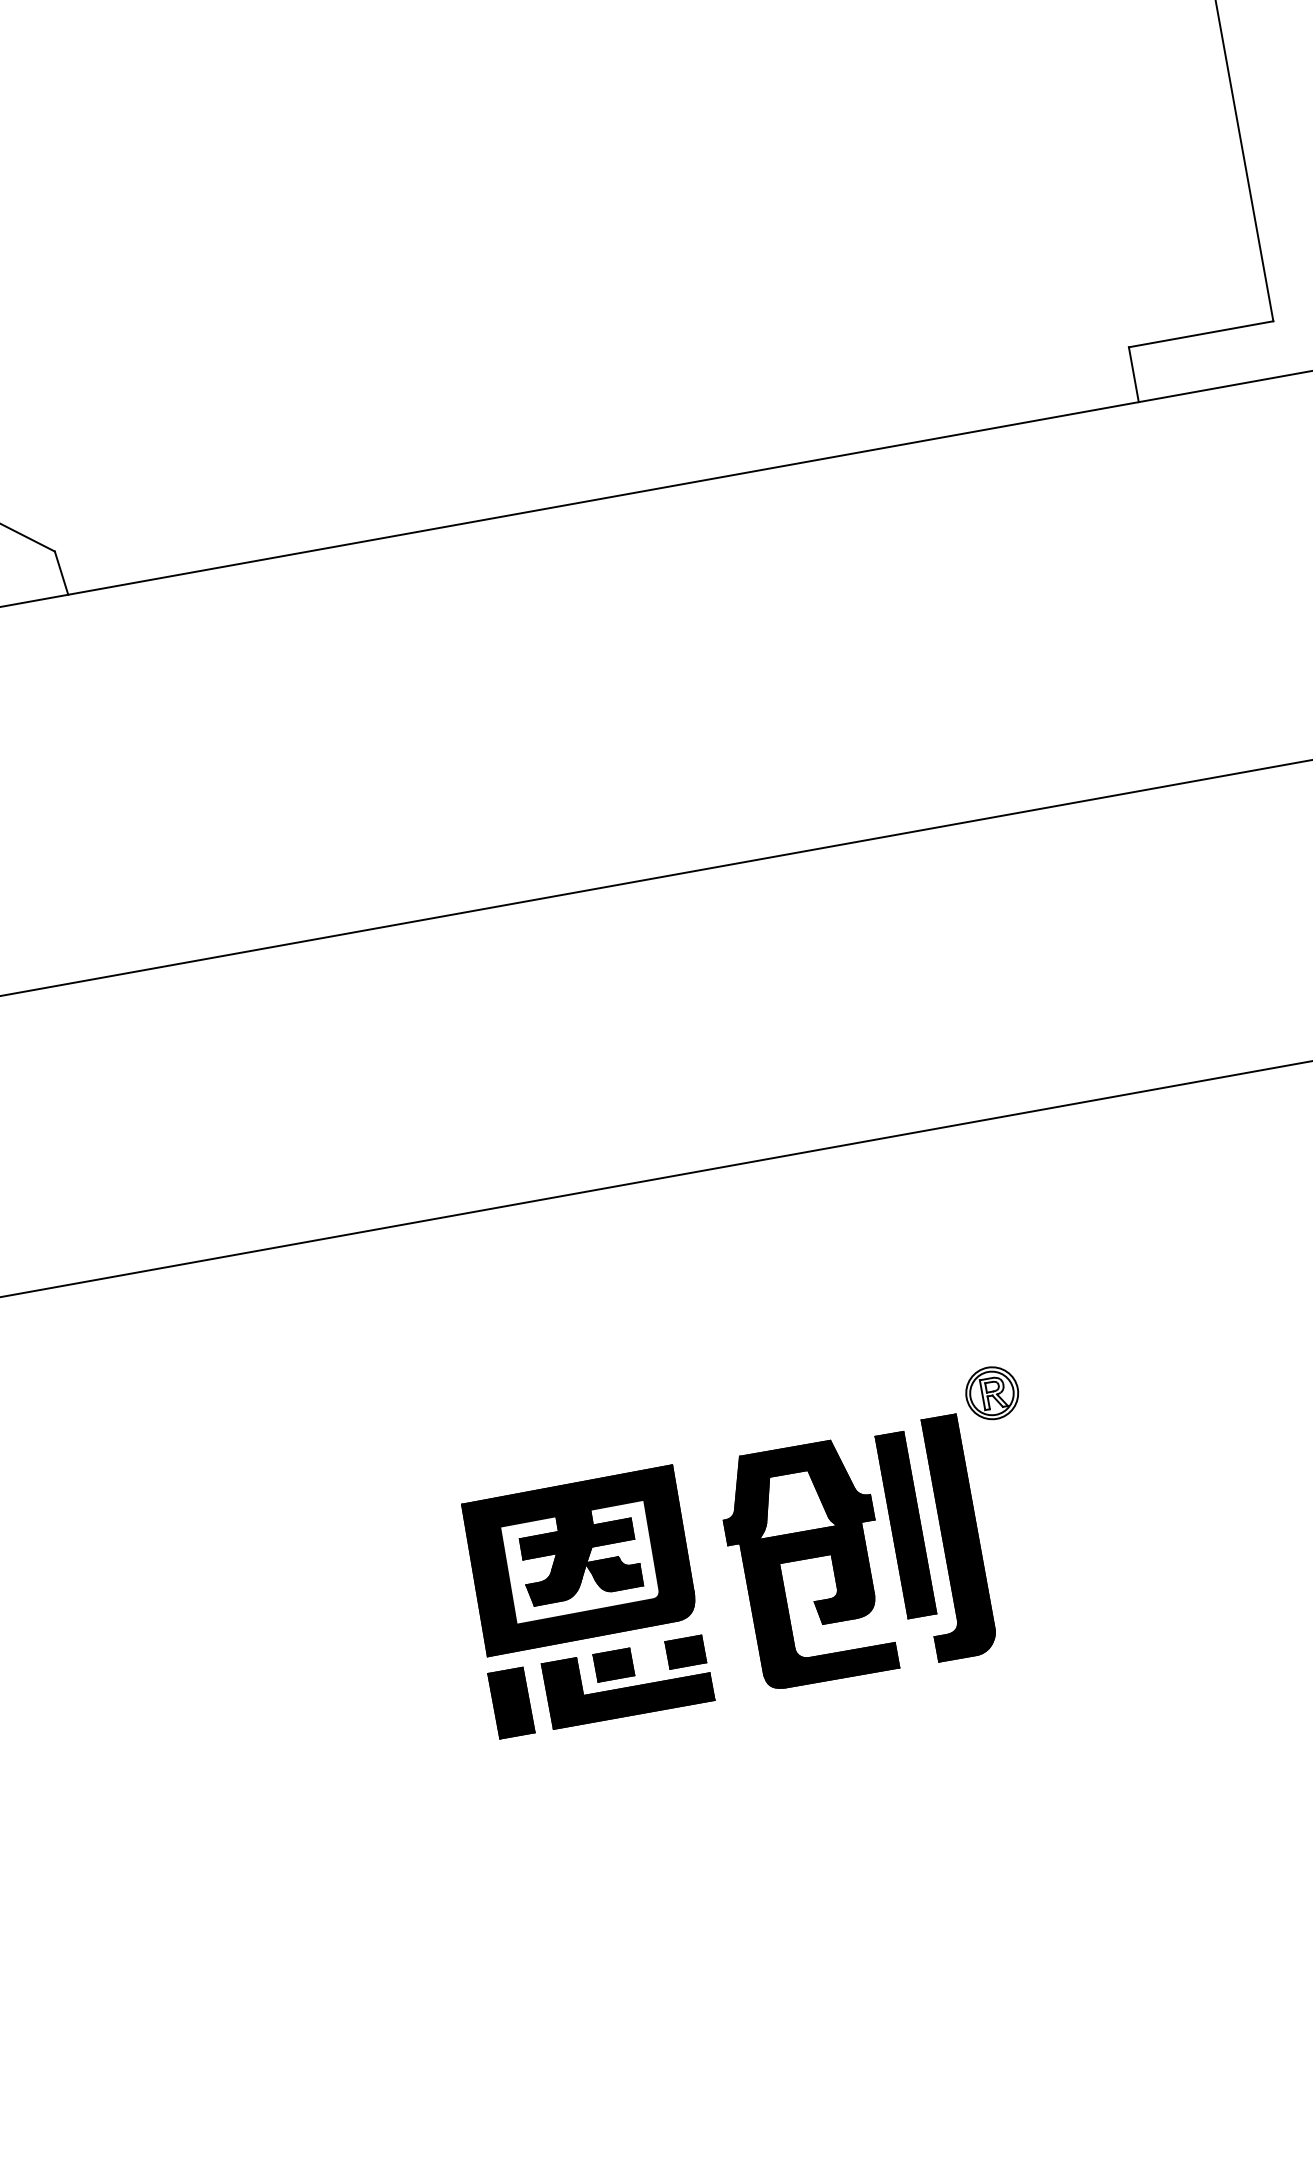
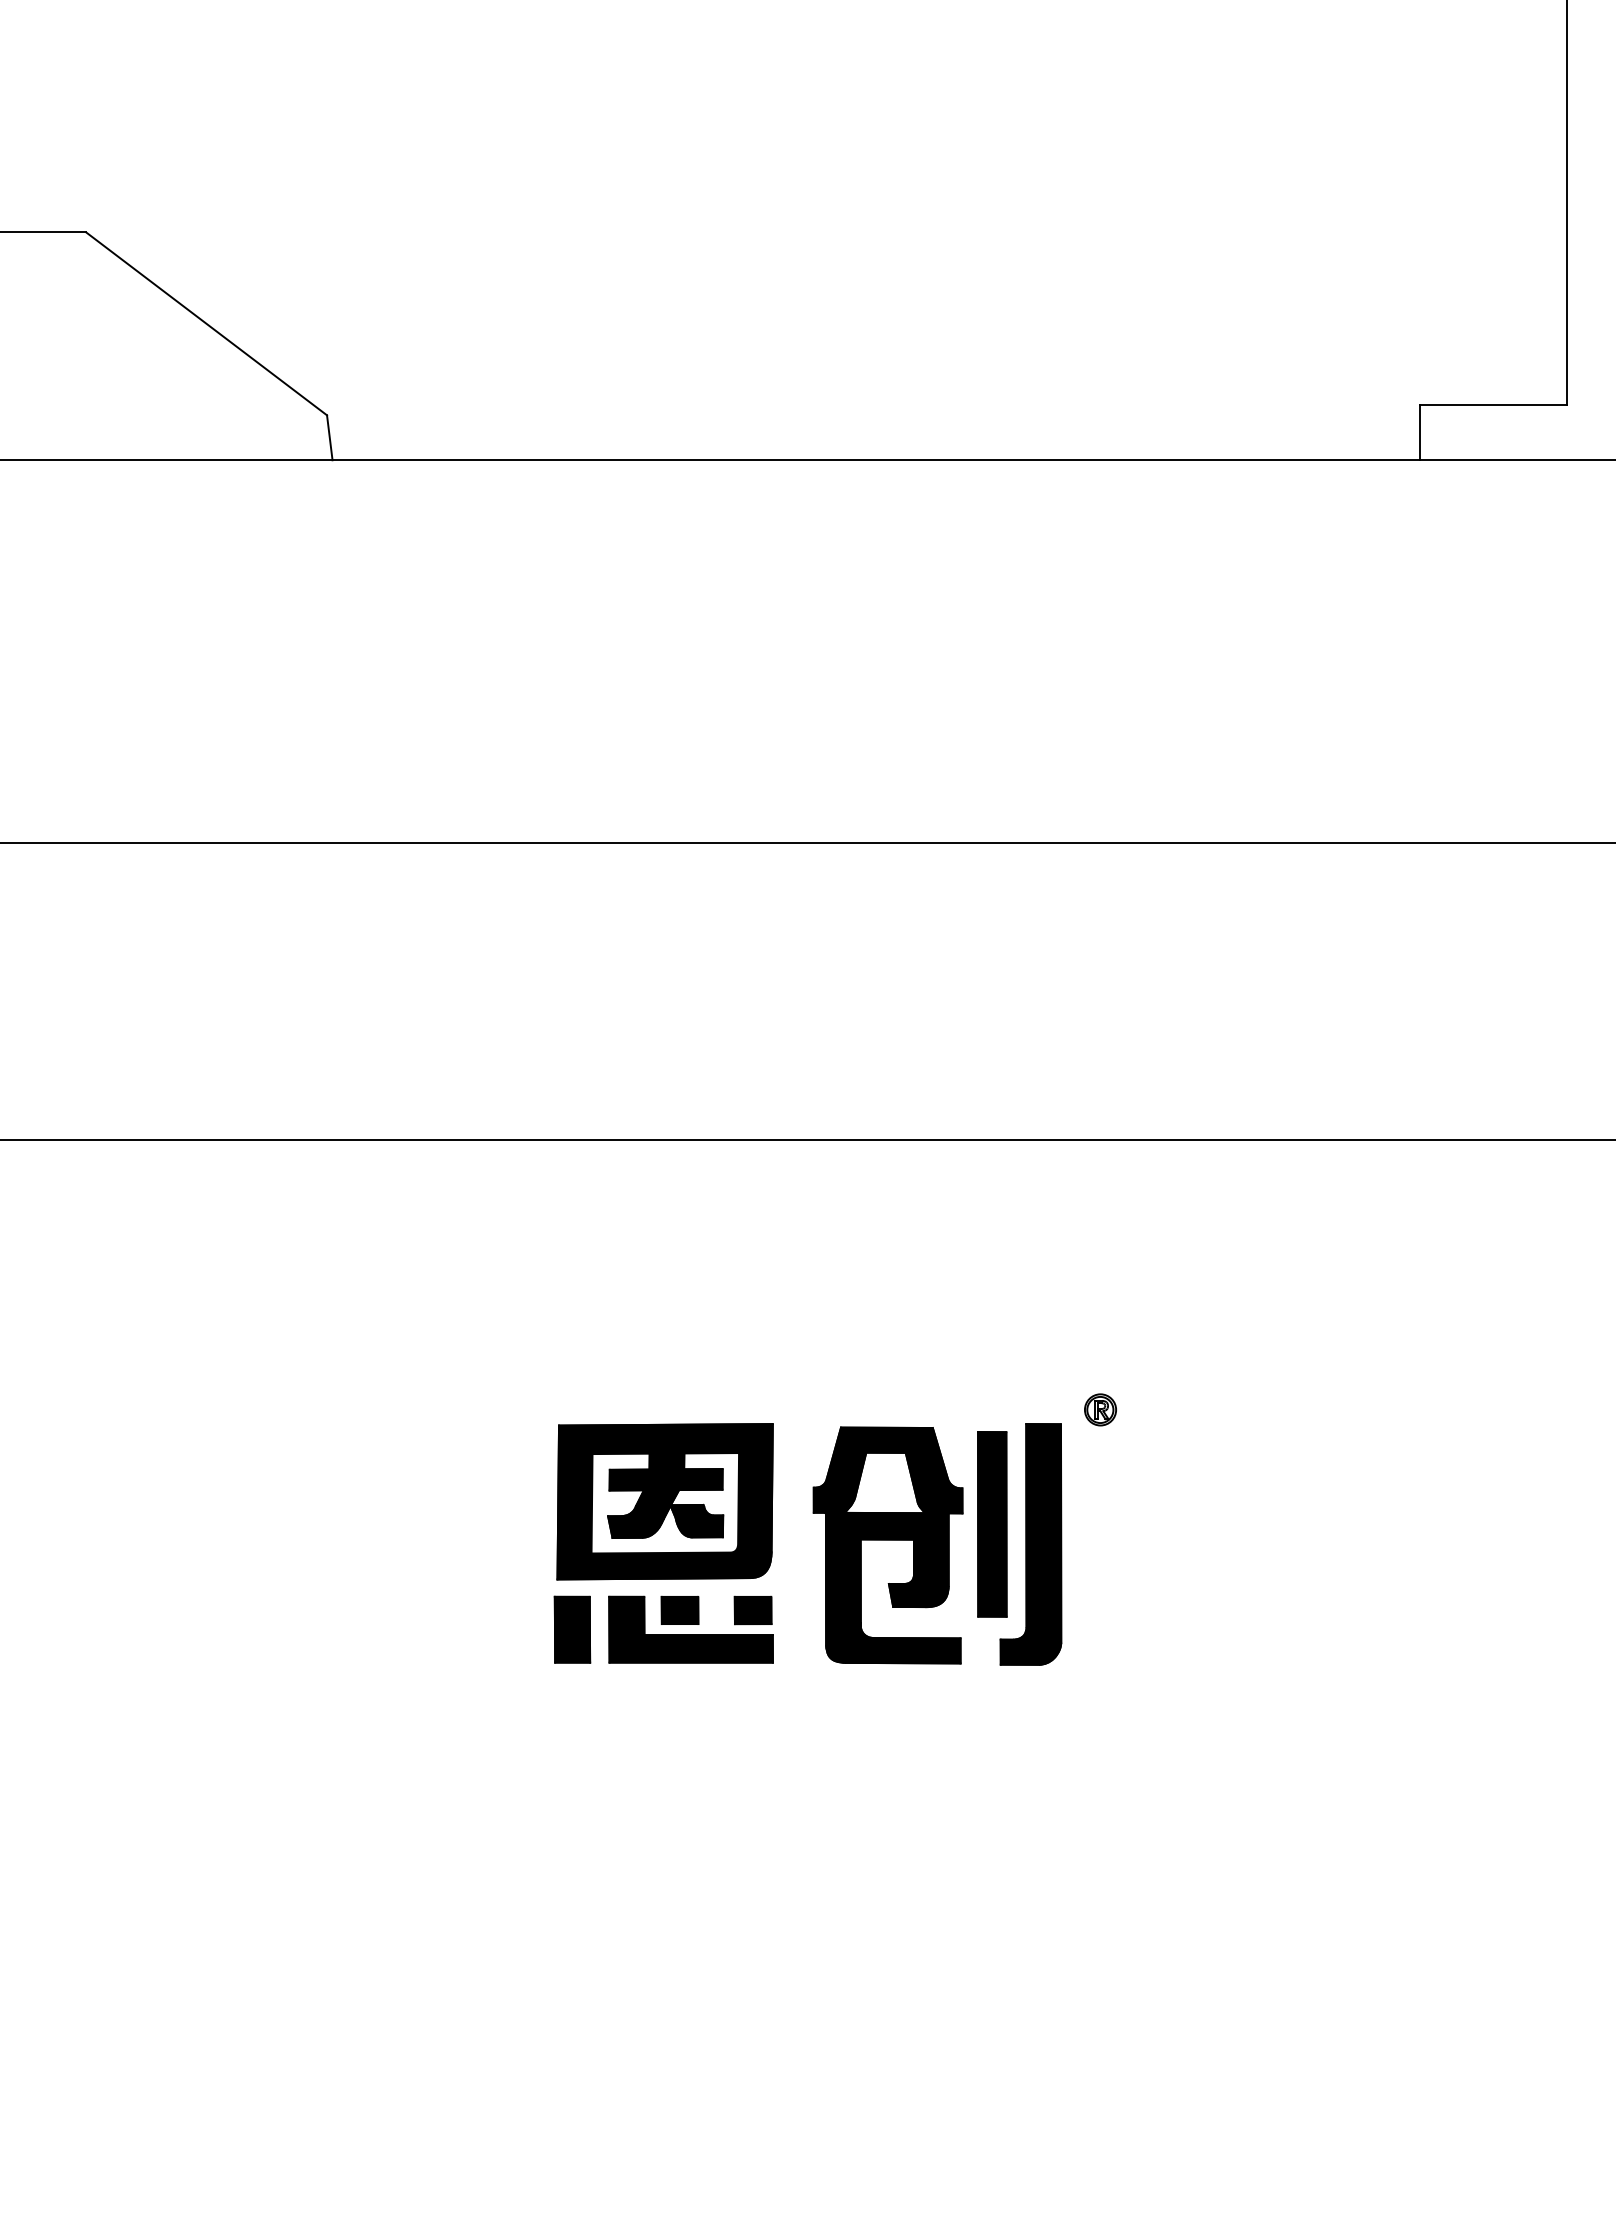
part: (992, 1392) -> (1100, 1409), size x0.6

